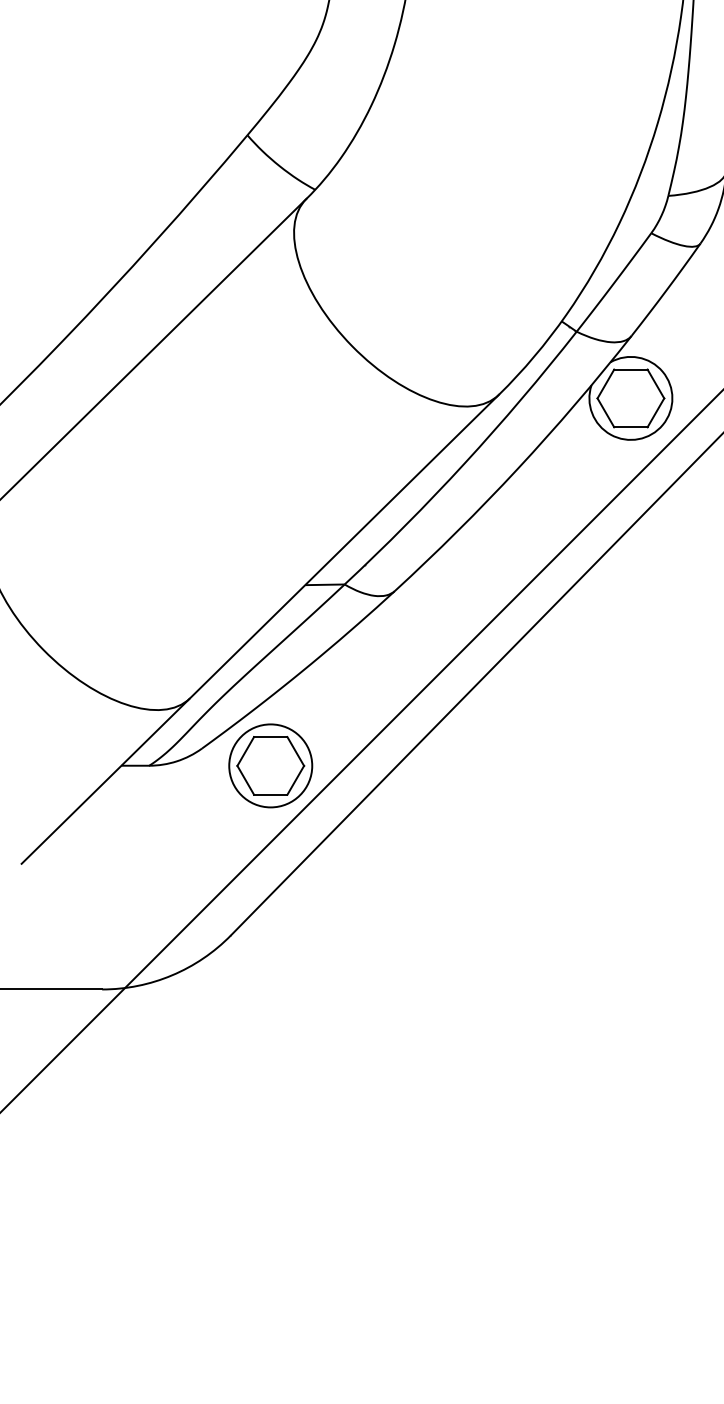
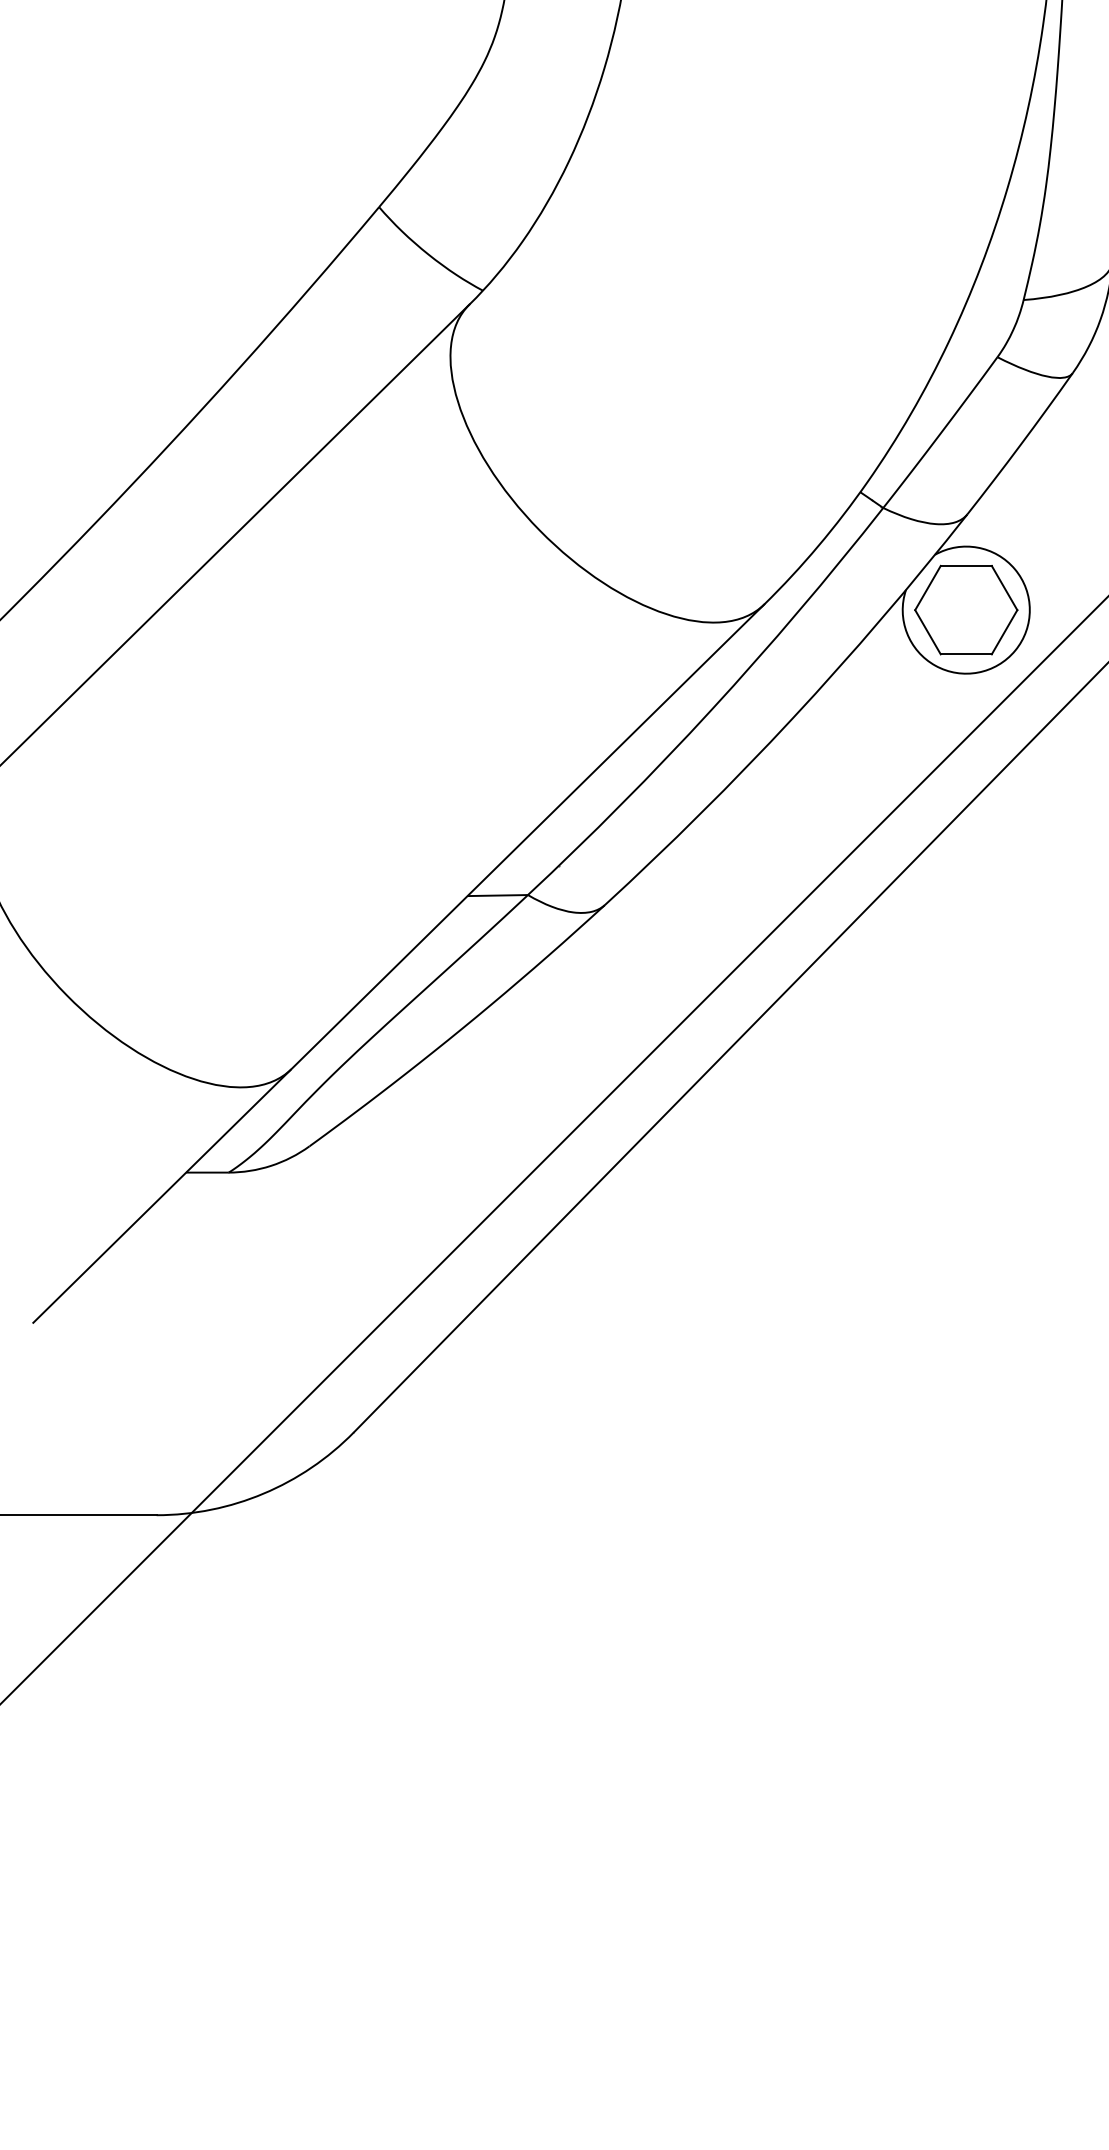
part: (270, 765) -> (414, 1172), removed

